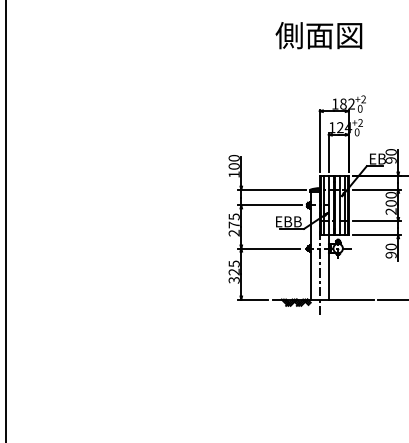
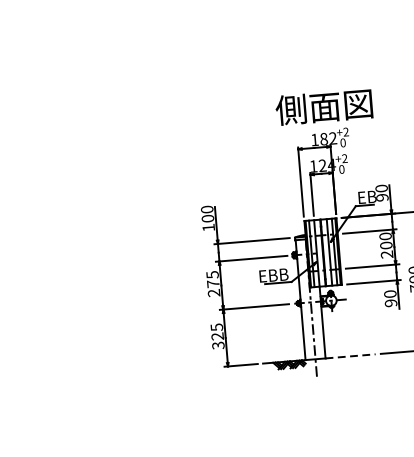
text: (318, 35) -> (323, 107), moved
line: (351, 299) -> (350, 356), solid -> dashed

